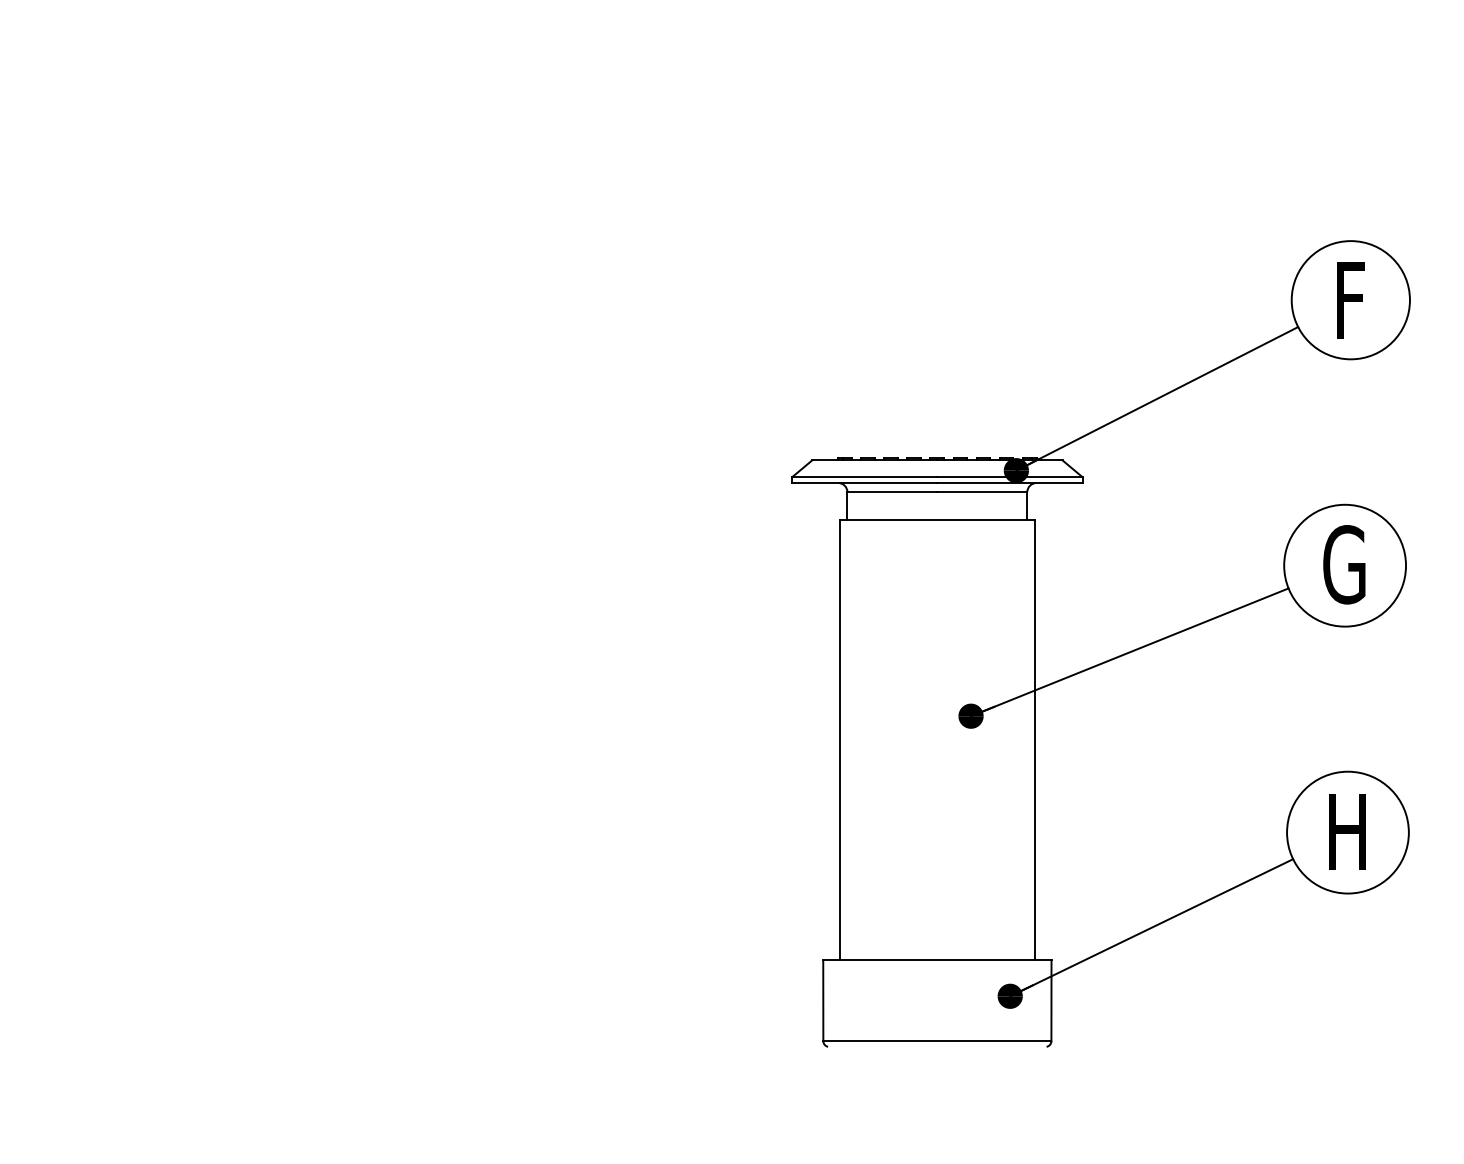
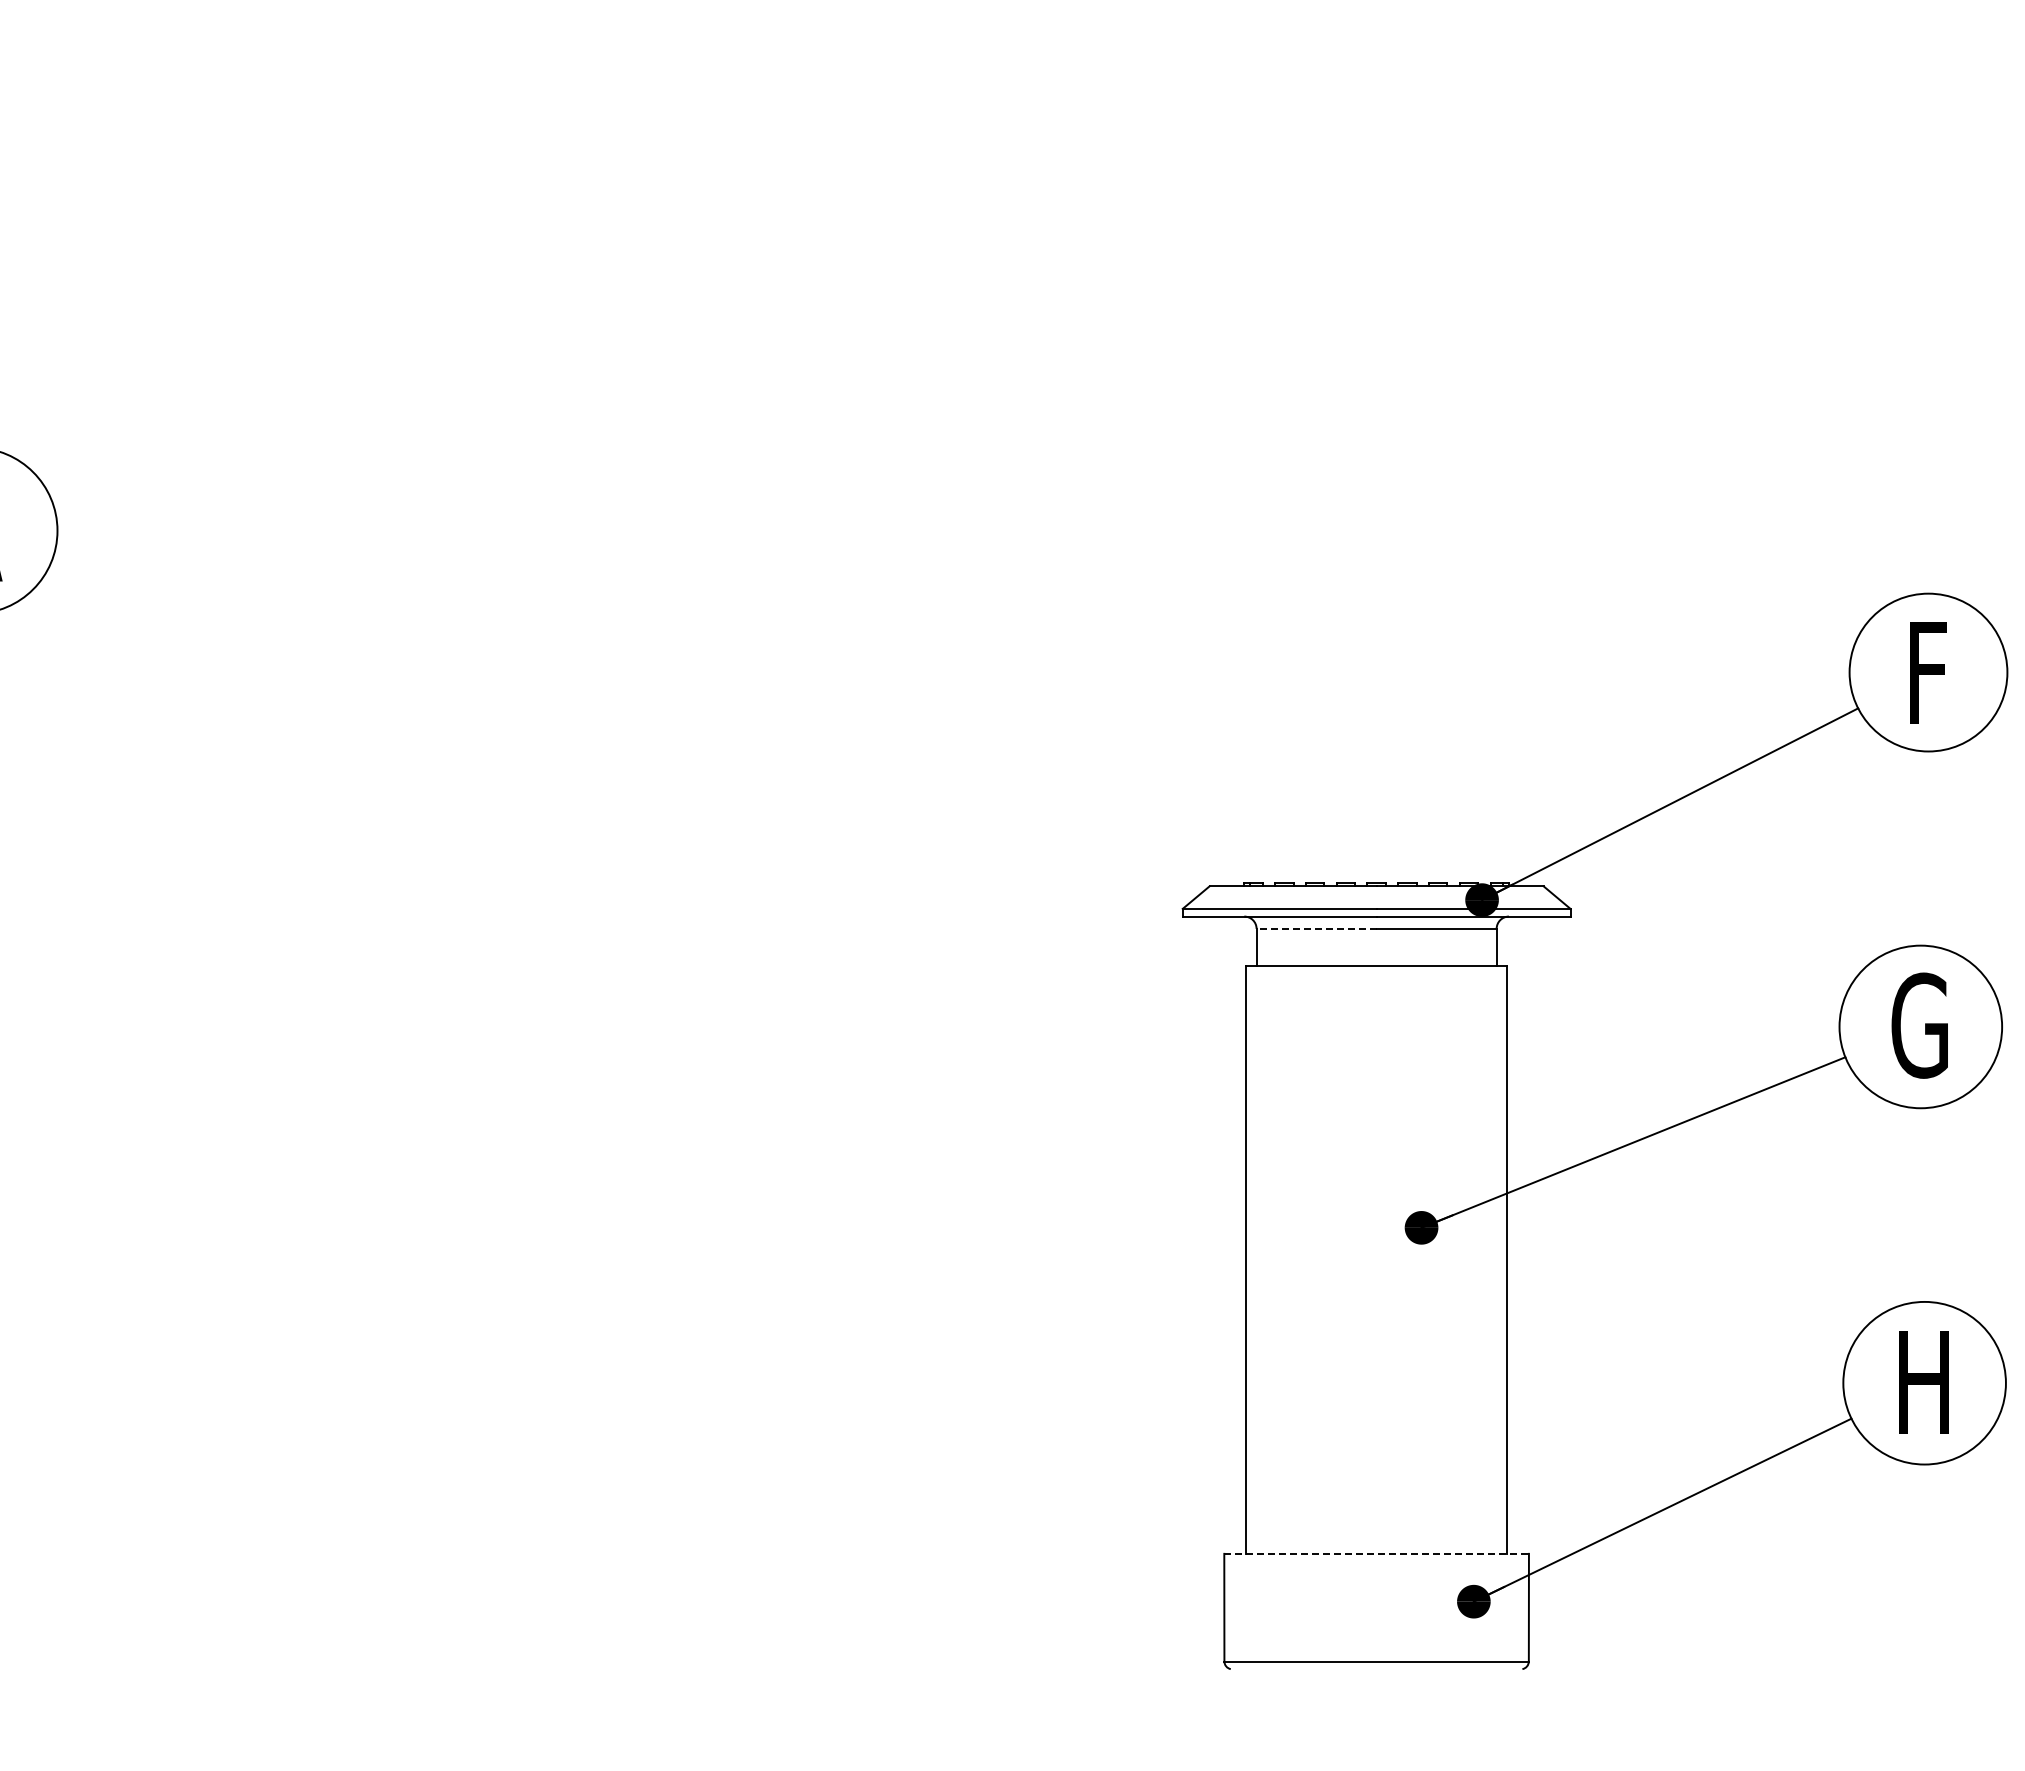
line: (892, 491) -> (1316, 928), solid -> dashed
line: (938, 960) -> (1377, 1553), solid -> dashed

